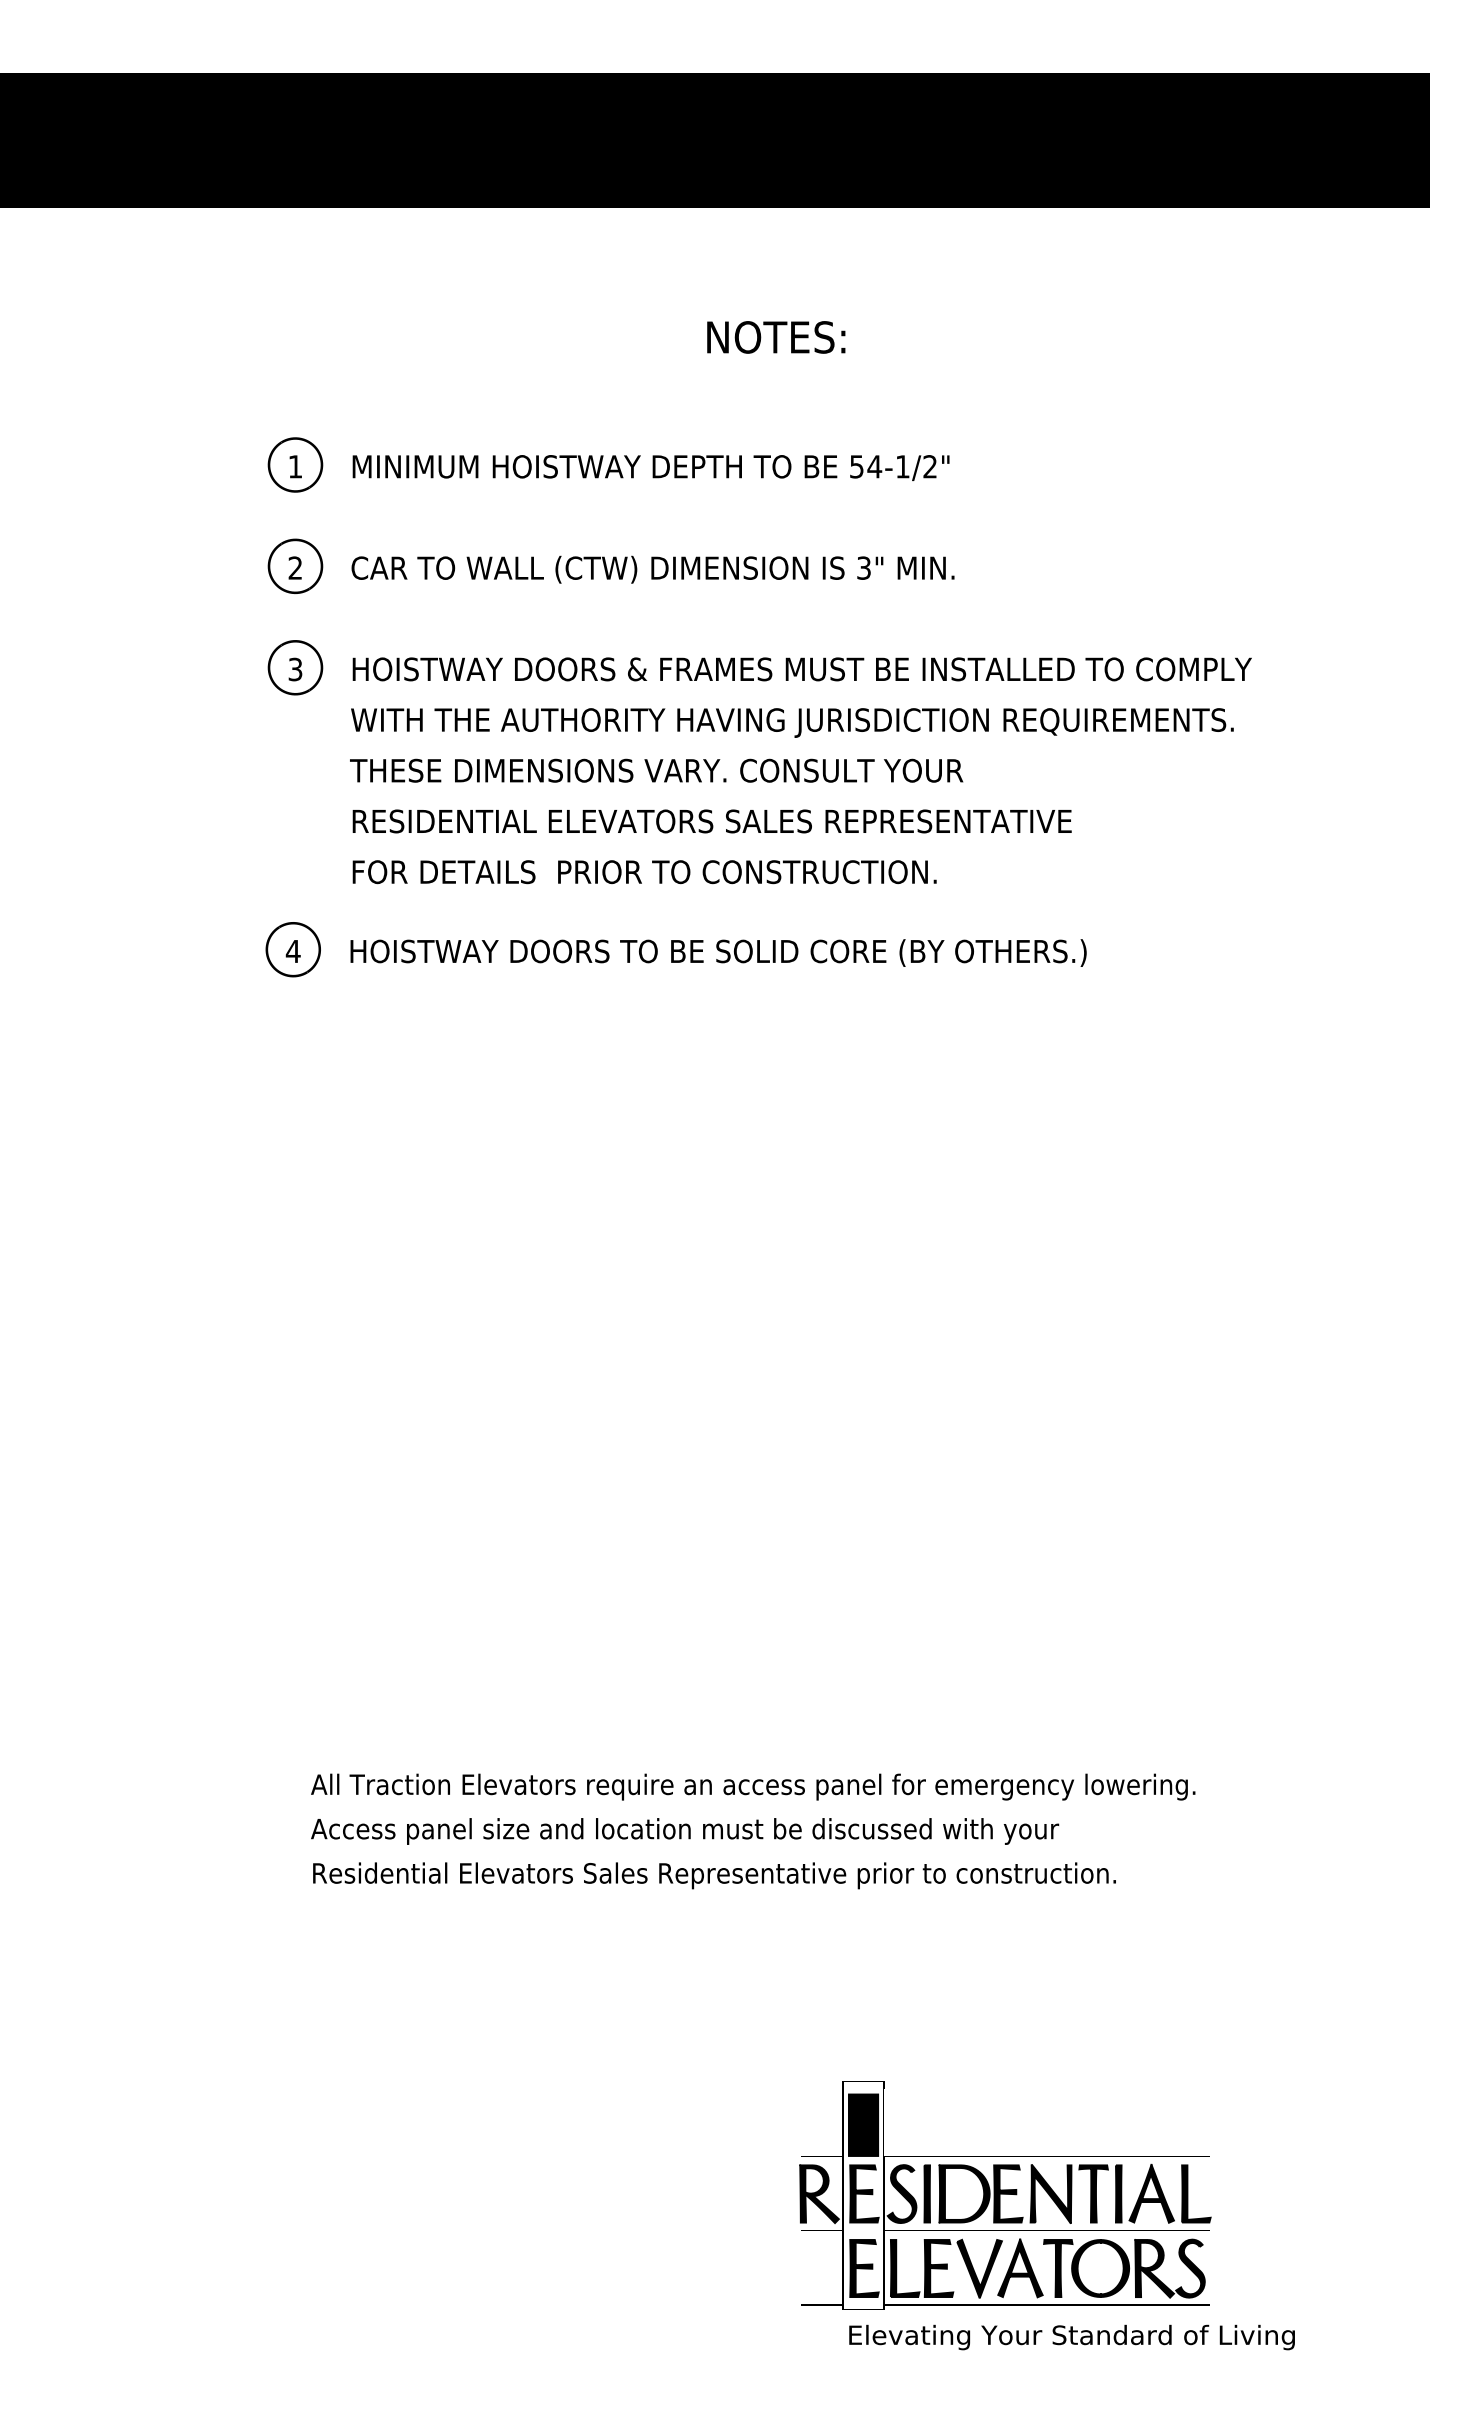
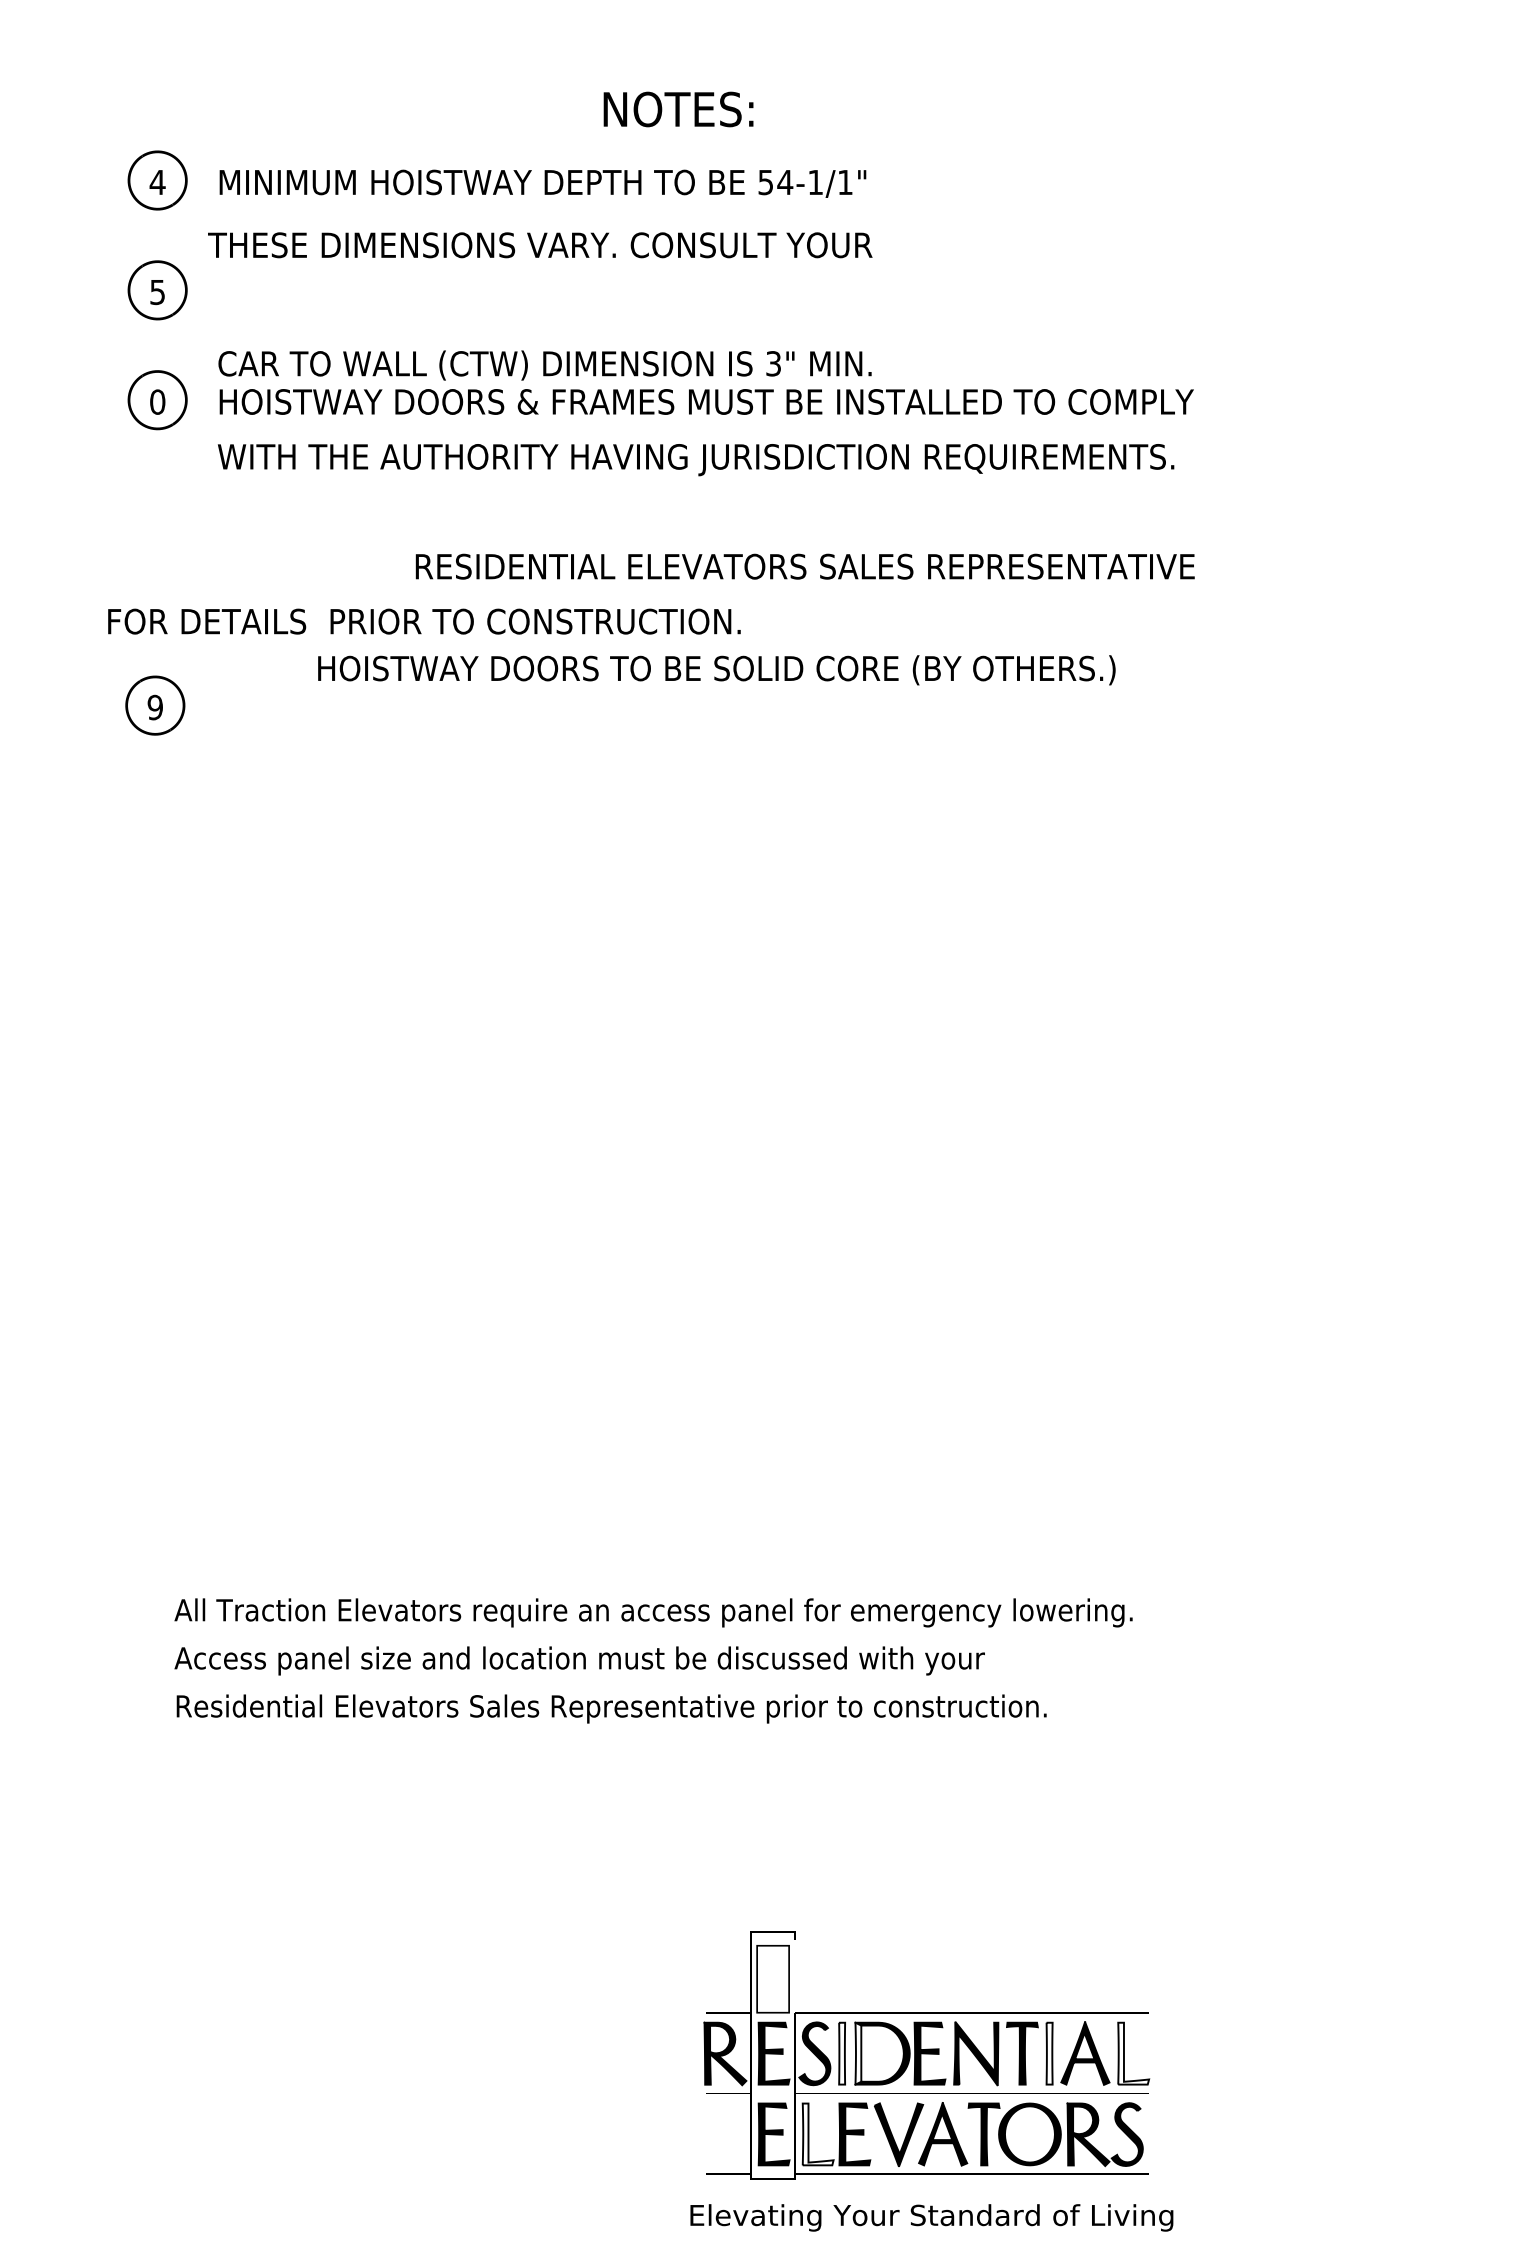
text: (776, 337) -> (678, 109), moved
text: (295, 466) -> (157, 182), 1 -> 4
text: (929, 466) -> (844, 182), 54-1/2" -> 54-1/1"
text: (294, 567) -> (156, 291), 2 -> 5
text: (652, 569) -> (544, 365), moved
text: (295, 669) -> (157, 402), 3 -> 0
text: (656, 770) -> (540, 244), moved
text: (711, 821) -> (804, 566), moved
text: (644, 872) -> (424, 622), moved
text: (292, 951) -> (154, 707), 4 -> 9
text: (718, 952) -> (716, 669), moved
fill: (863, 2125) -> (773, 1979), removed
fill: (927, 2193) -> (842, 2053), removed
fill: (941, 2193) -> (857, 2053), removed
fill: (1118, 2193) -> (1049, 2053), removed
fill: (1196, 2193) -> (1133, 2053), removed
fill: (904, 2268) -> (817, 2134), removed
text: (1071, 2337) -> (931, 2217), moved

